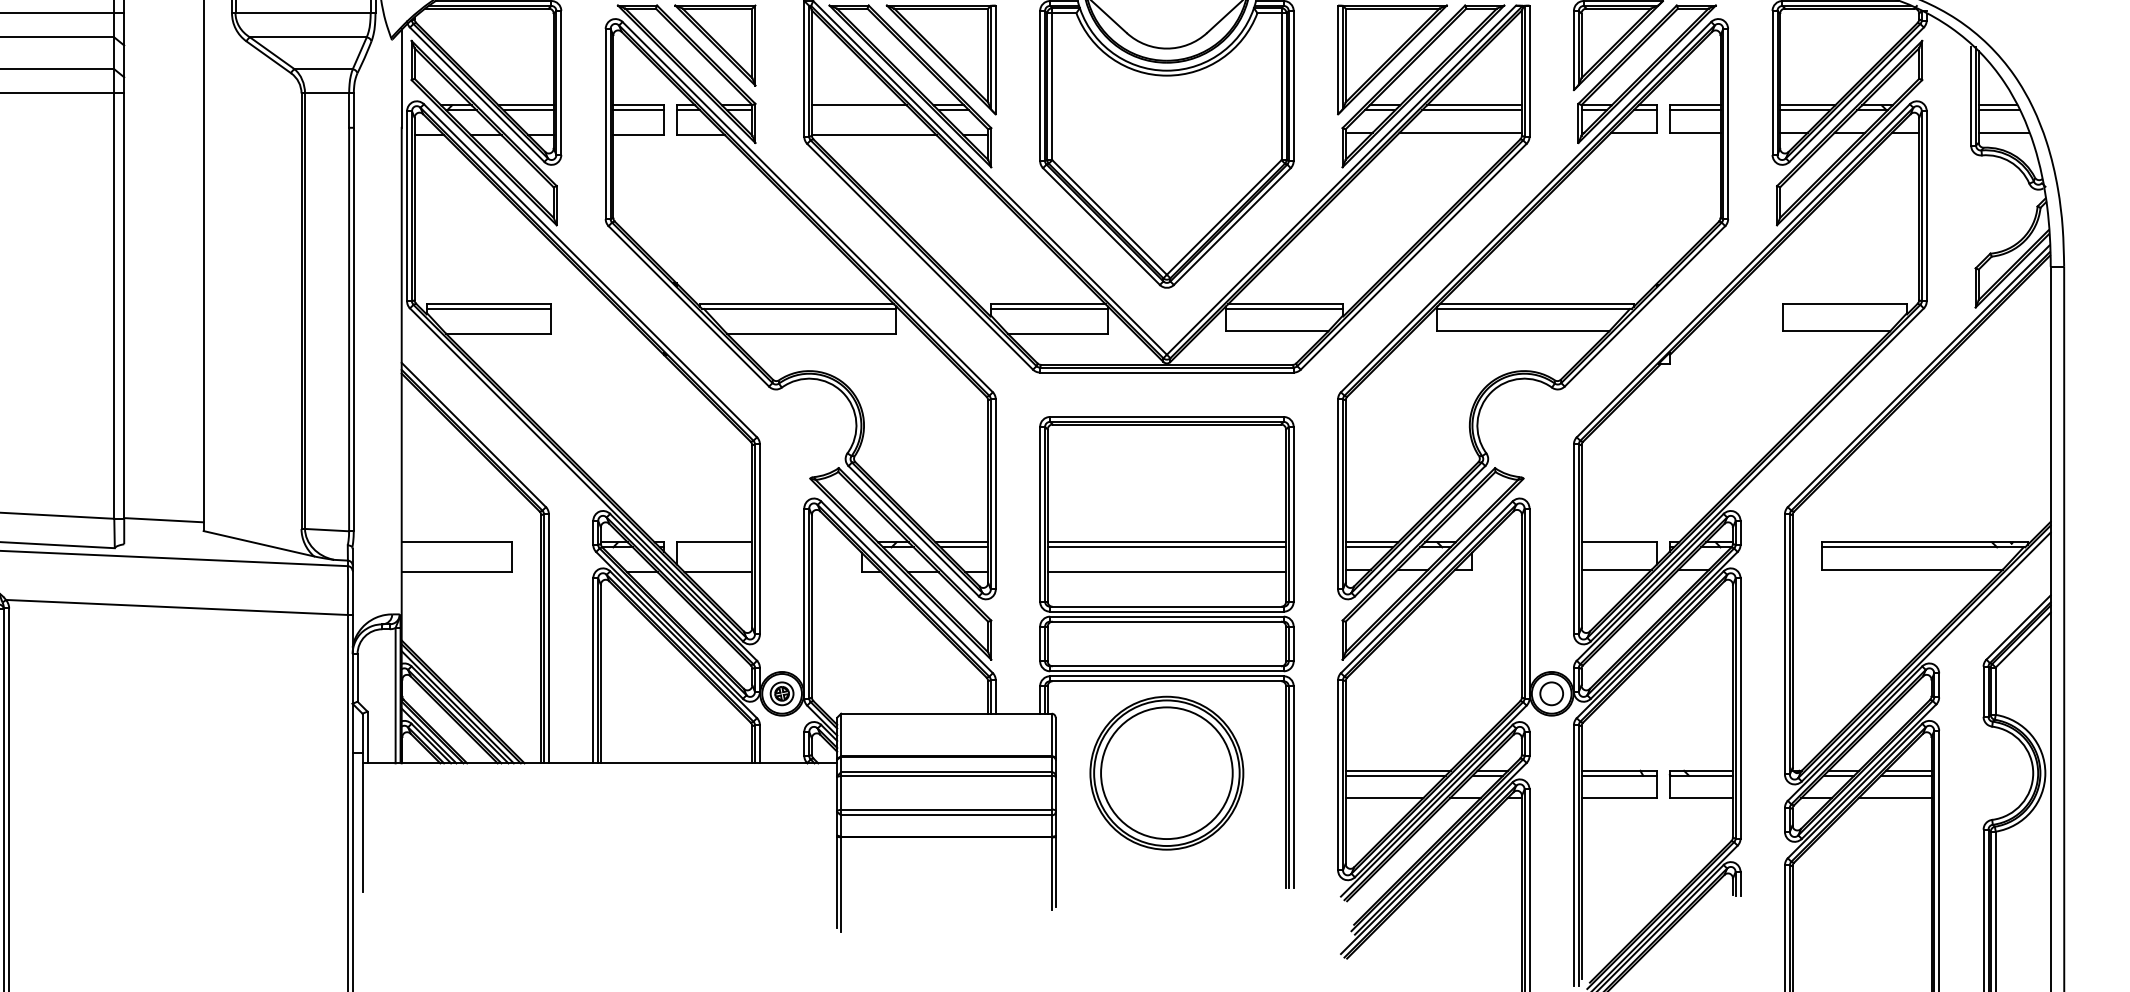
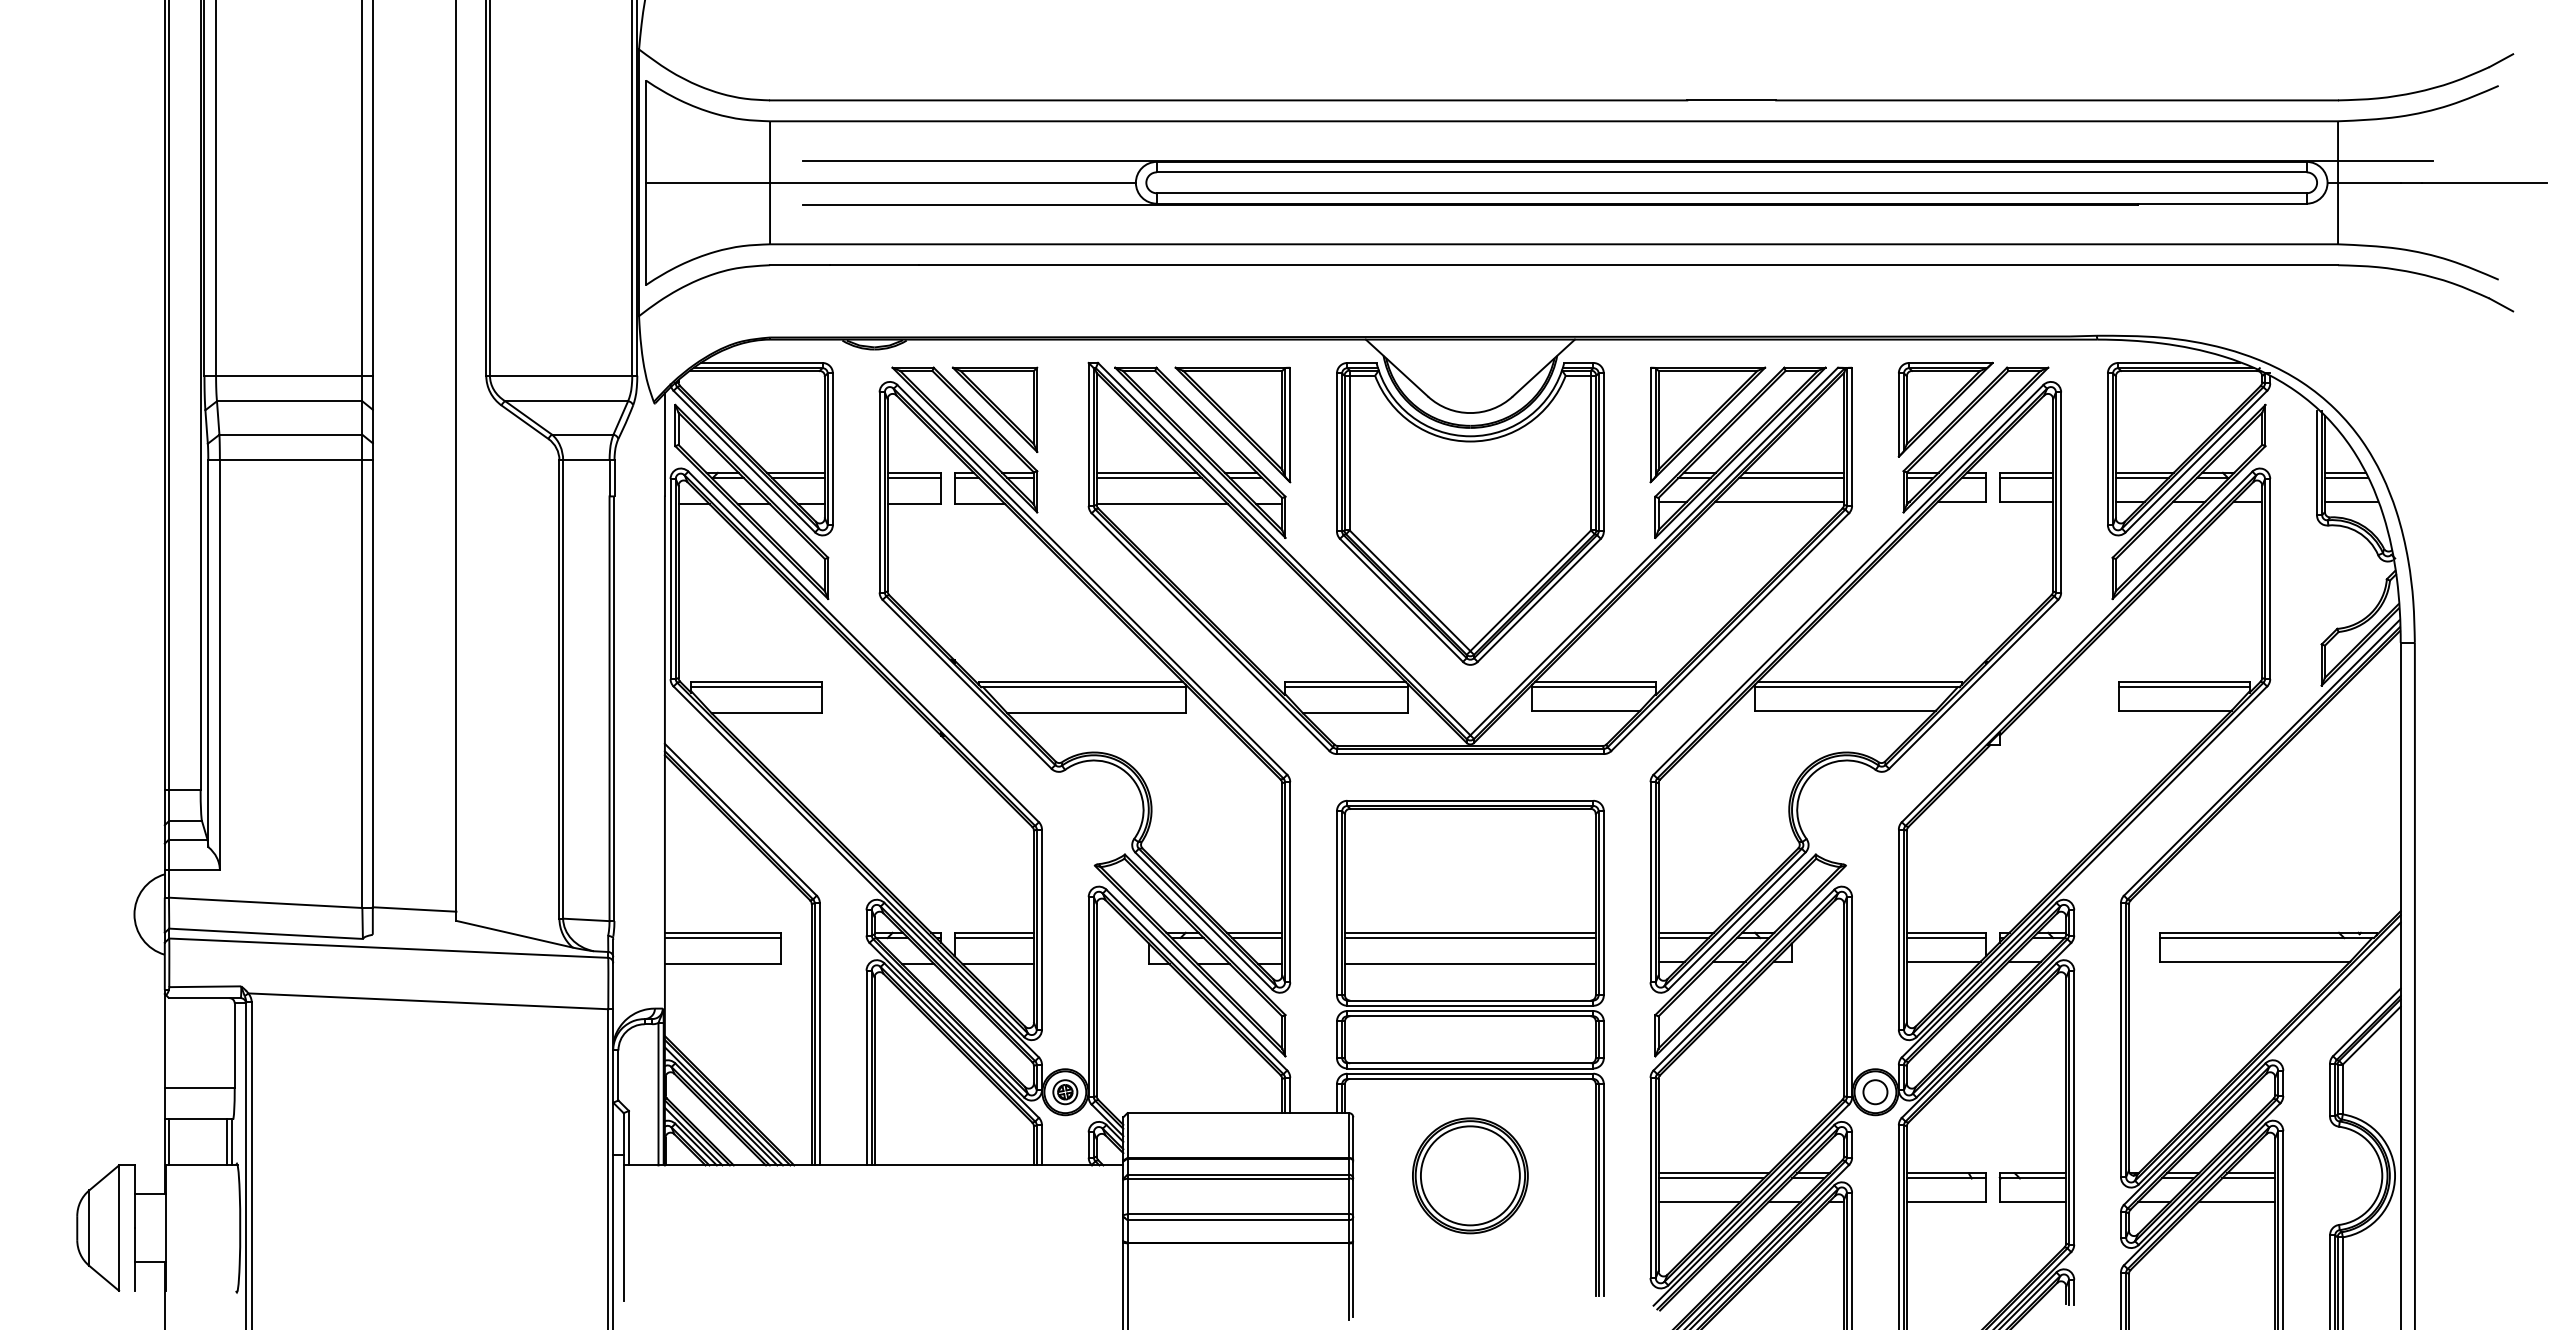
line: (861, 110) -> (1148, 478), added
line: (1844, 309) -> (2183, 687), added
line: (456, 547) -> (722, 938), added
line: (713, 547) -> (993, 938), added
line: (1619, 547) -> (1946, 938), added
part: (1167, 772) -> (1470, 1175), size x0.71

